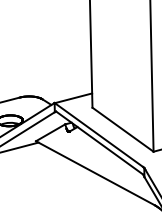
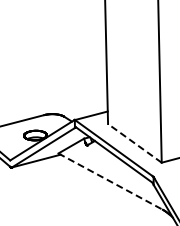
line: (122, 129) -> (134, 143), solid -> dashed
line: (96, 173) -> (111, 181), solid -> dashed

